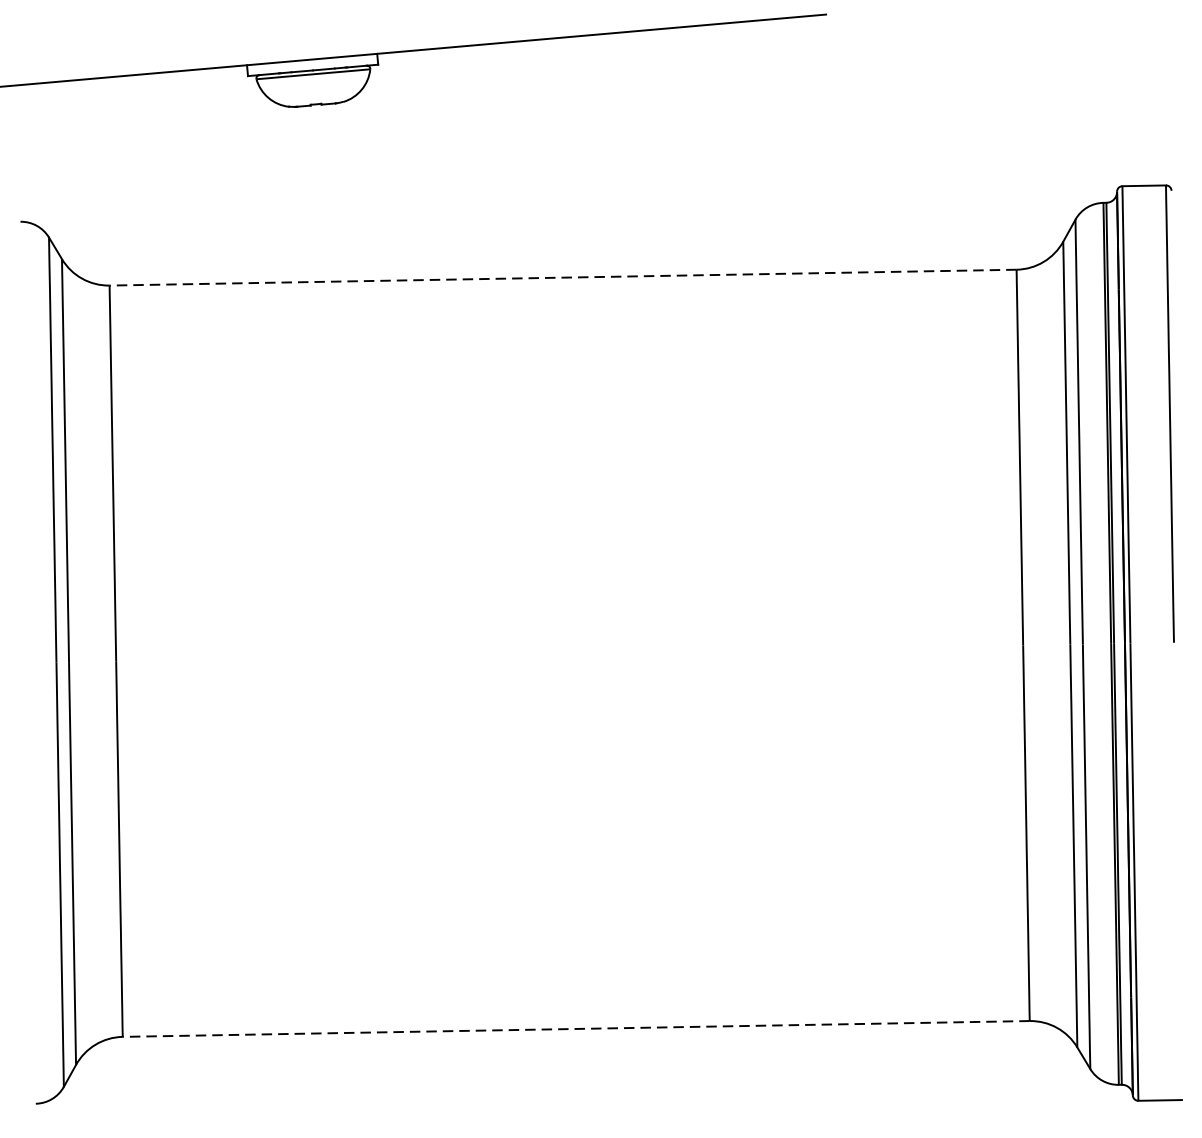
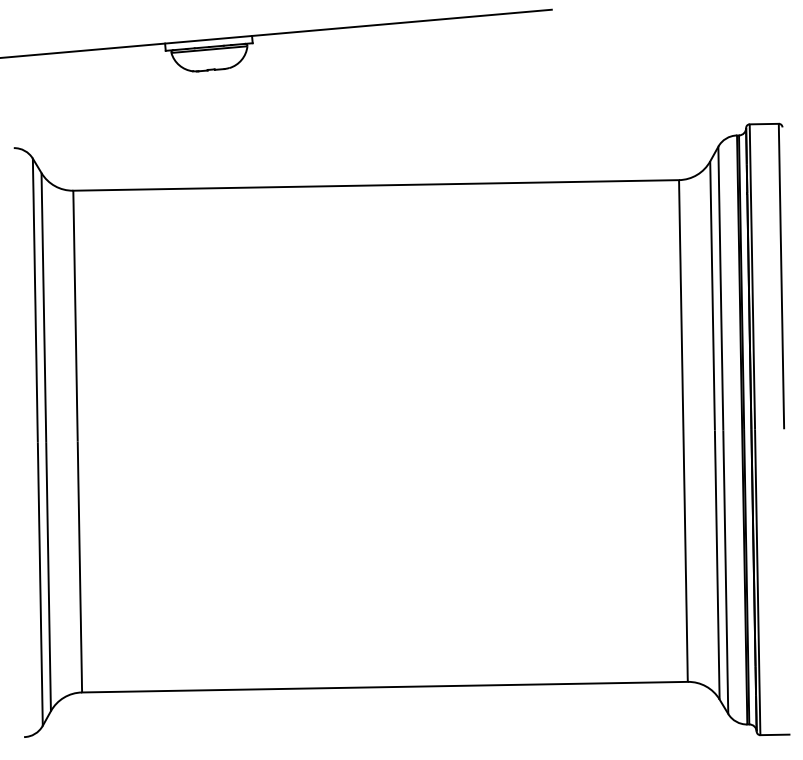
line: (563, 277) -> (376, 185), dashed -> solid
line: (575, 1029) -> (384, 687), dashed -> solid

